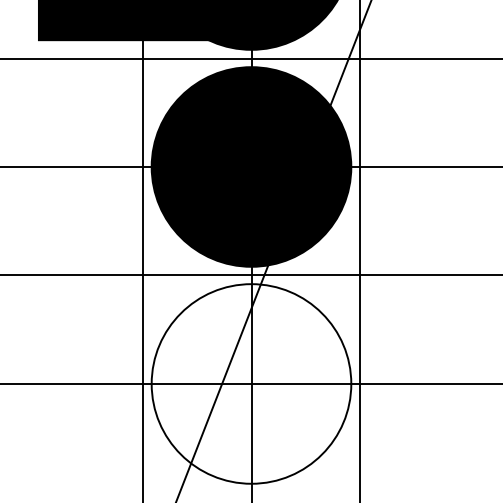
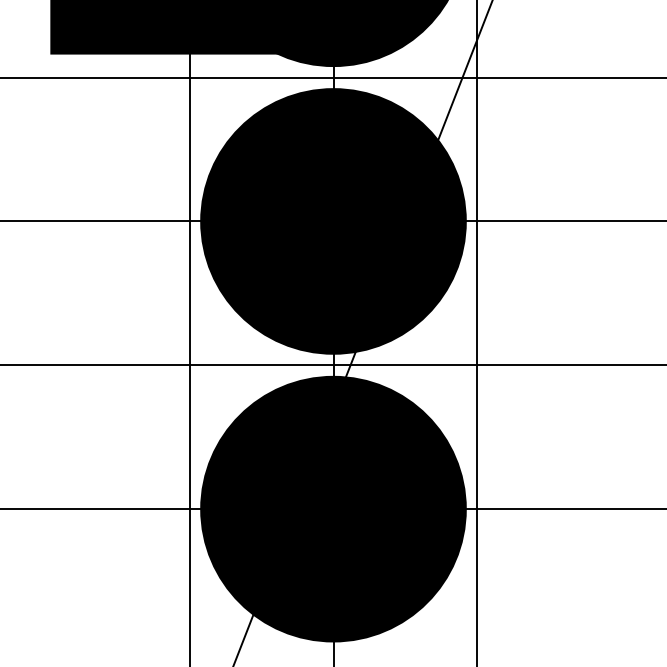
fill: (251, 383) -> (333, 508), added

